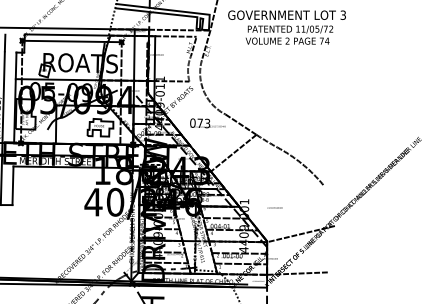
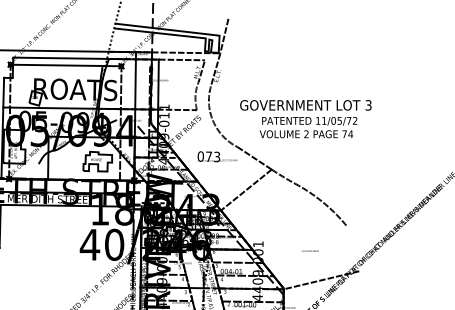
text: (286, 27) -> (305, 119), moved
text: (274, 207) -> (309, 250), moved

